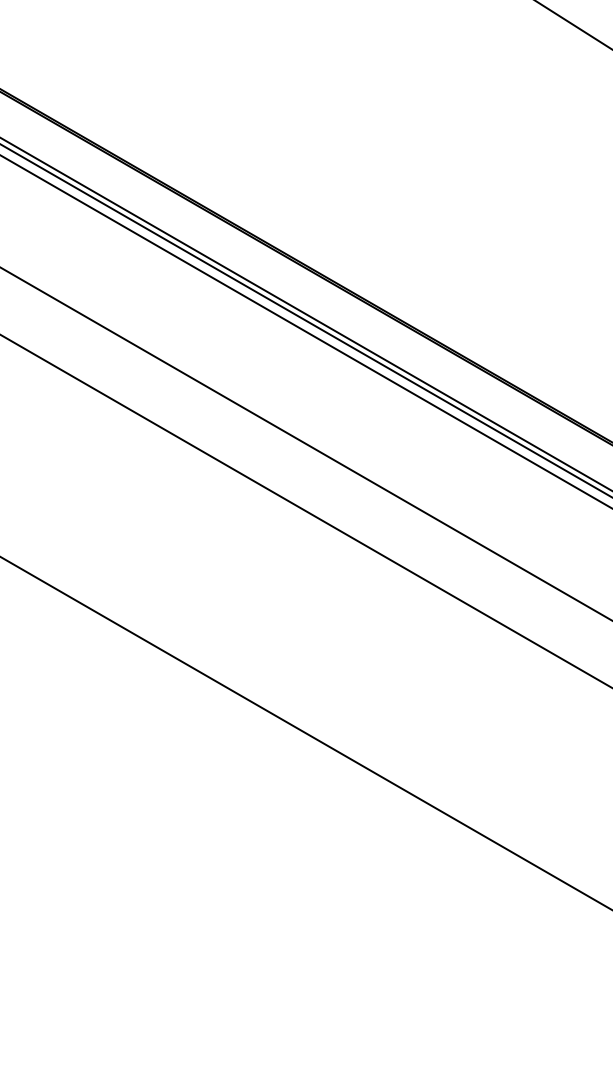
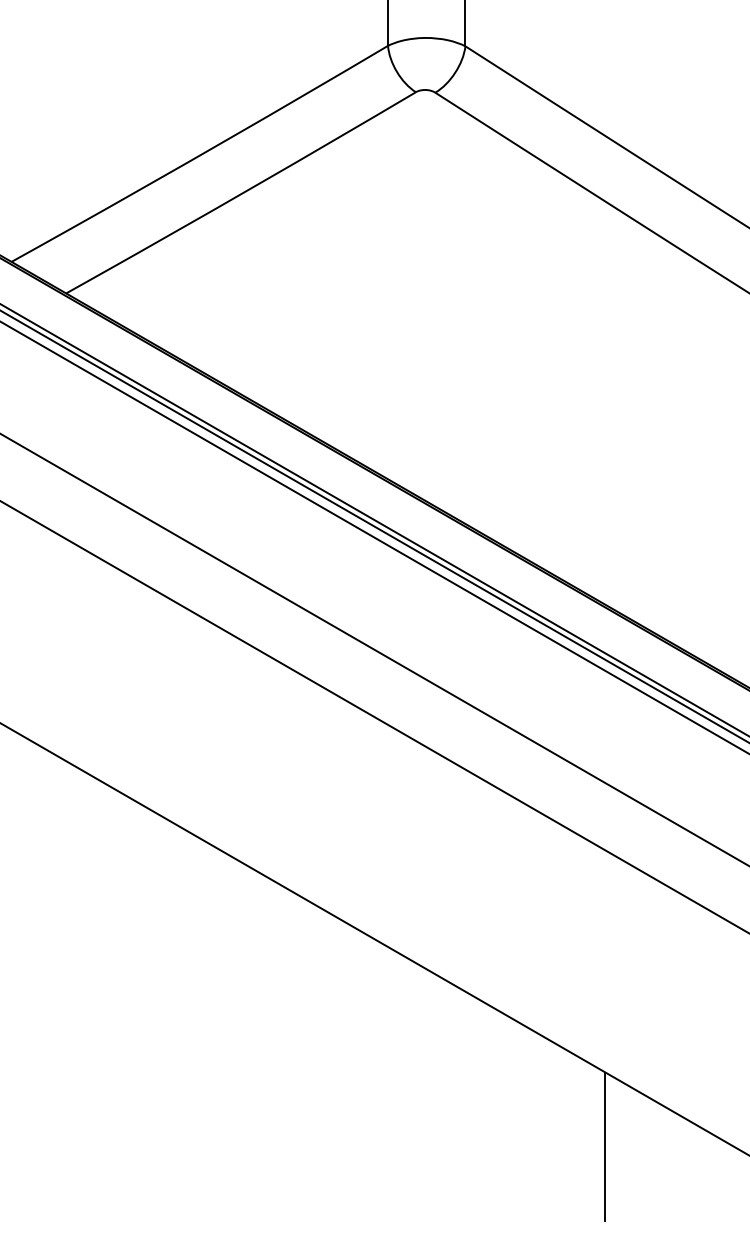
line: (436, 882) -> (605, 1146), added

